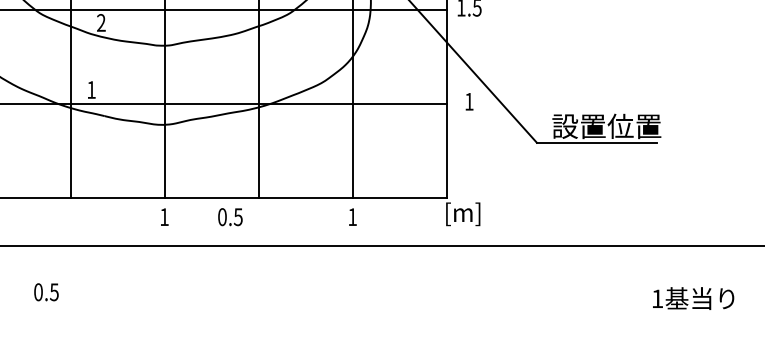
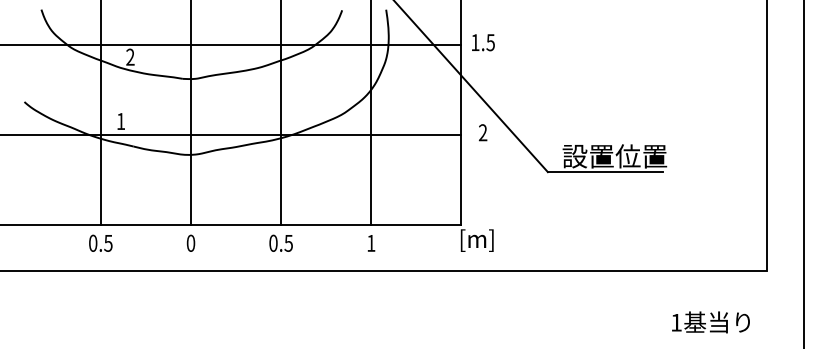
text: (468, 101) -> (482, 132), 1 -> 2
text: (164, 216) -> (190, 242), 1 -> 0
text: (229, 216) -> (280, 242), moved
text: (46, 291) -> (100, 242), moved
text: (693, 298) -> (710, 322), moved

